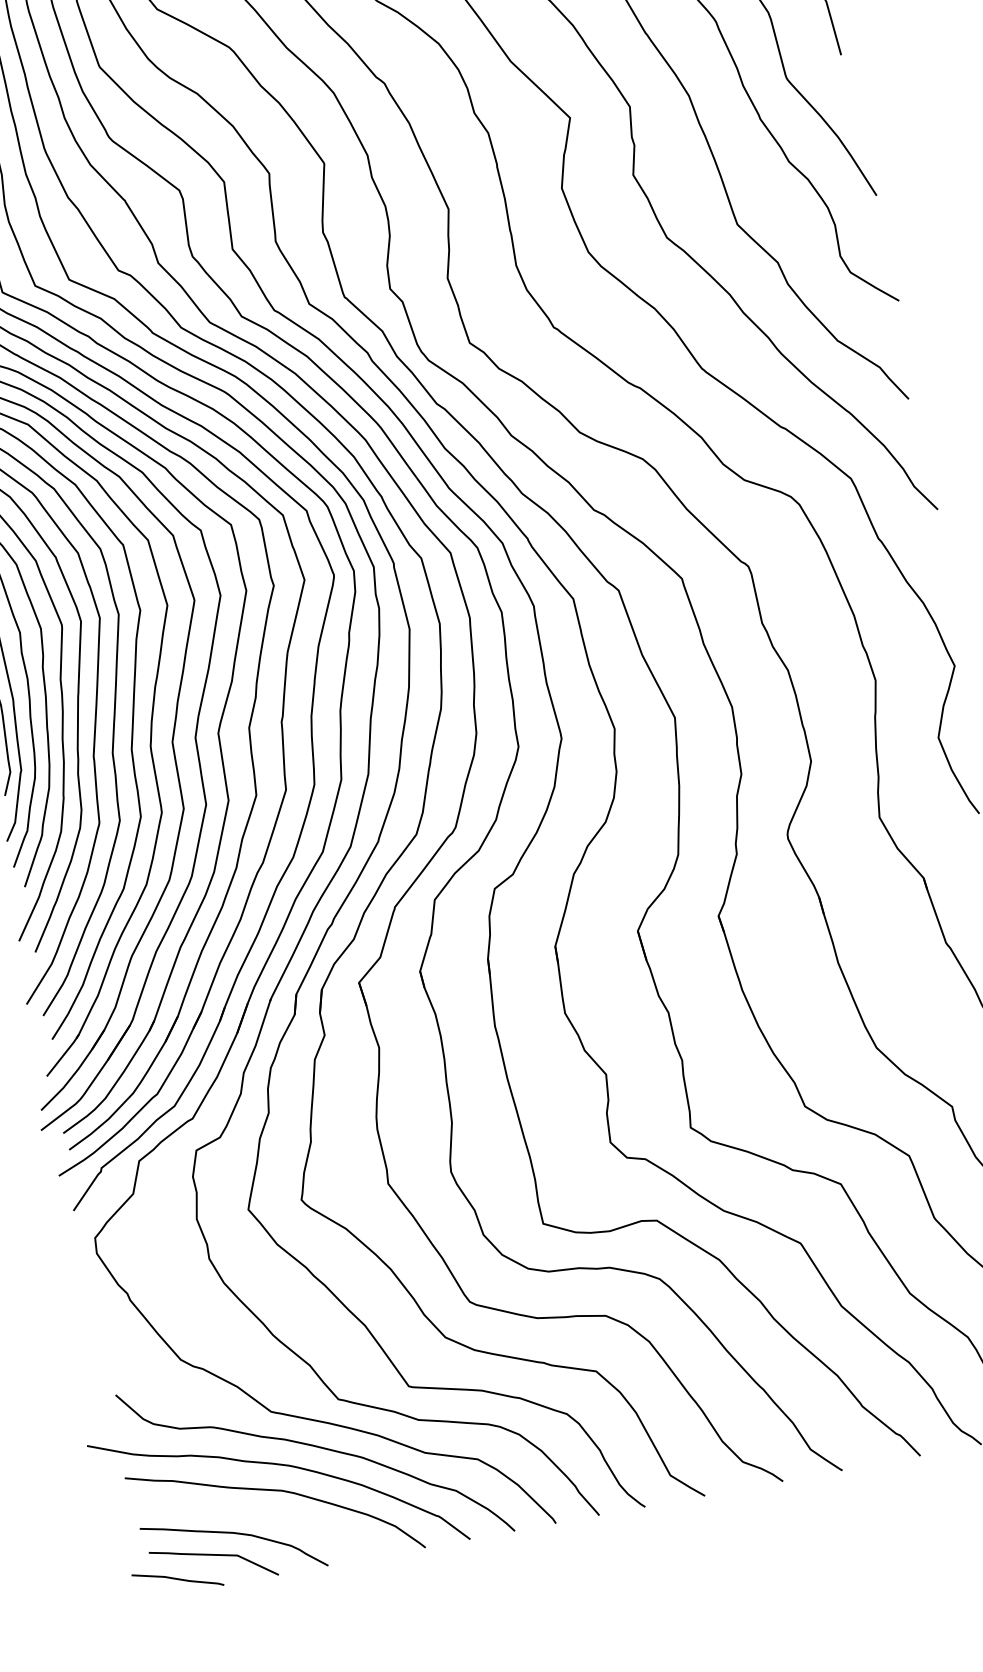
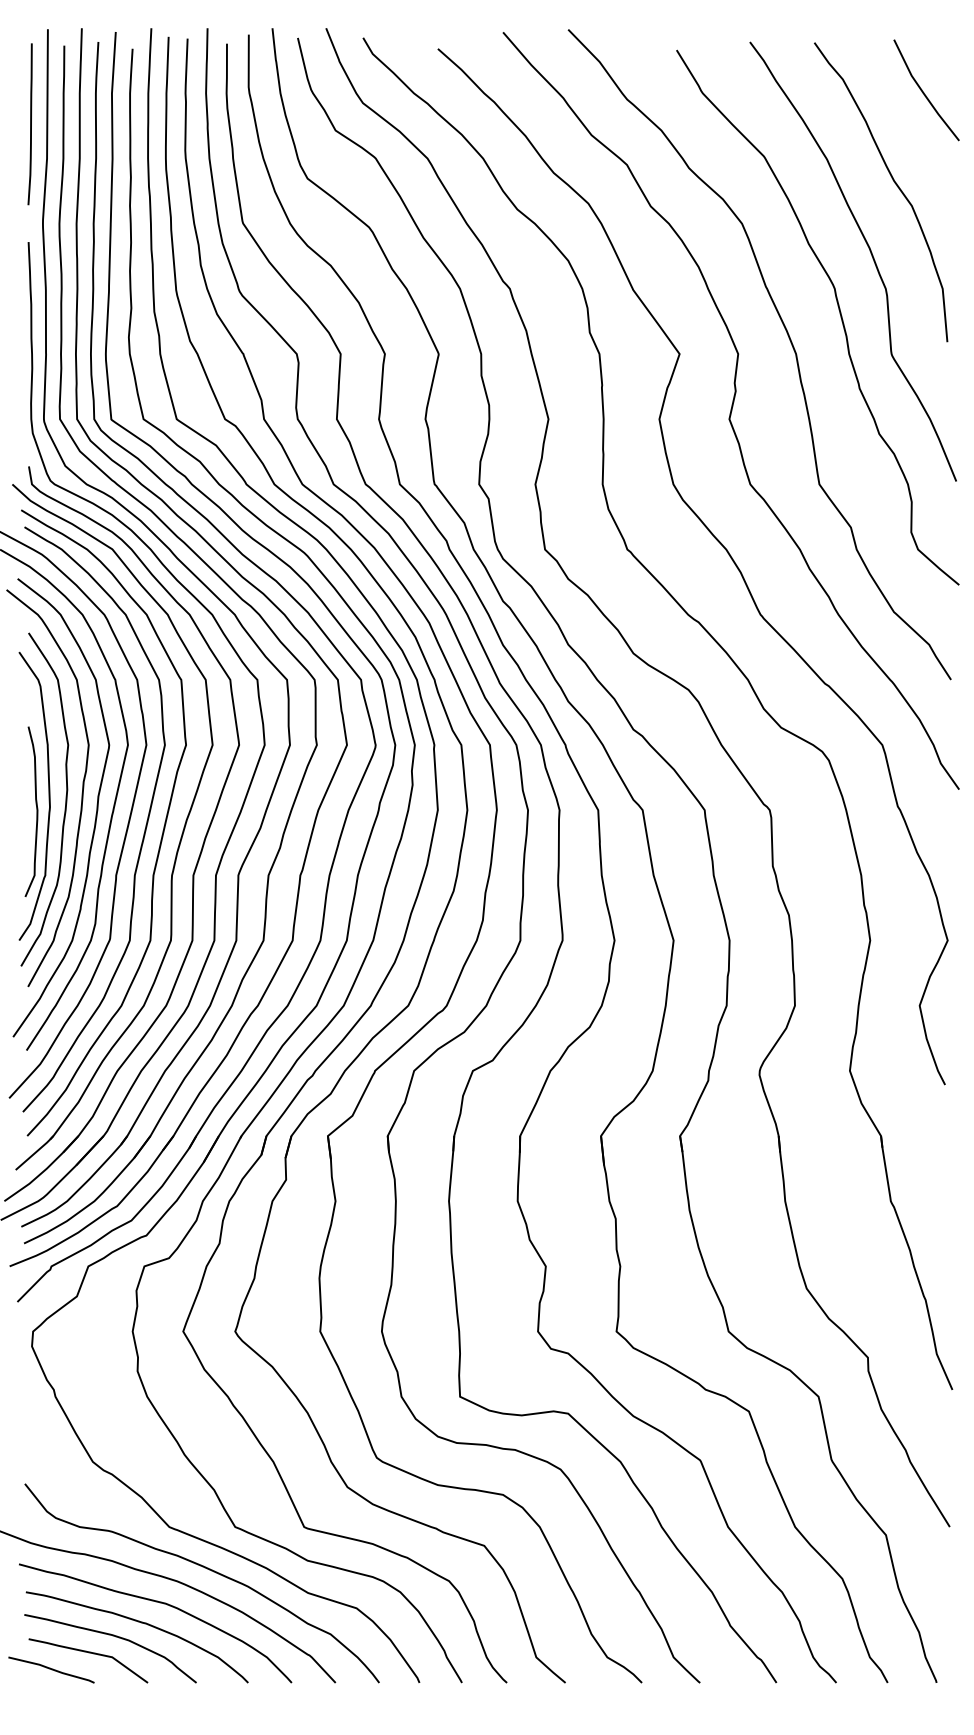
curve: (261, 1515) -> (141, 1623), added

